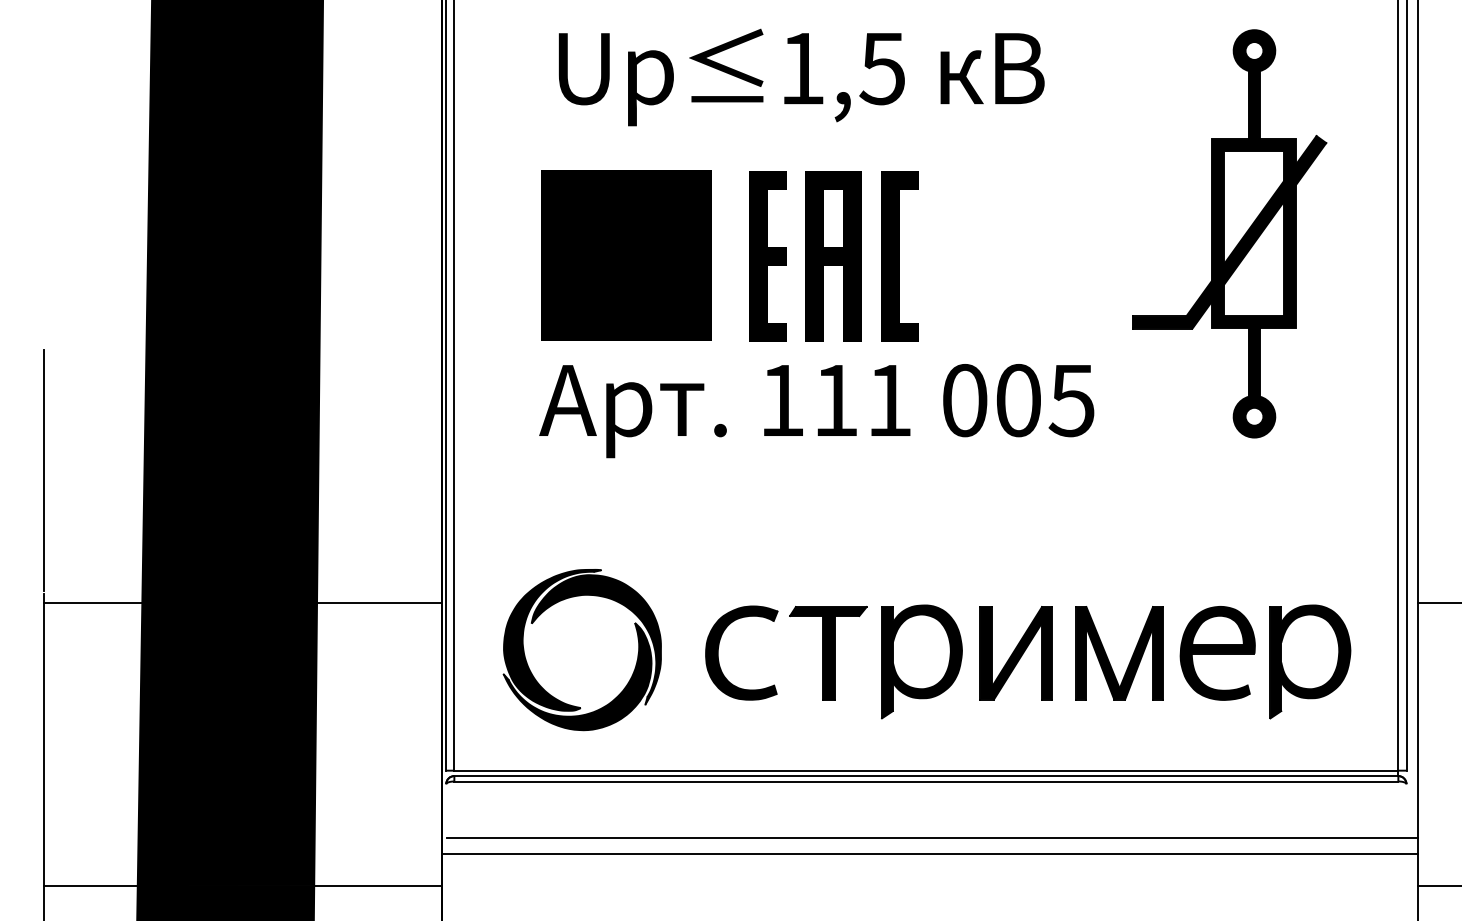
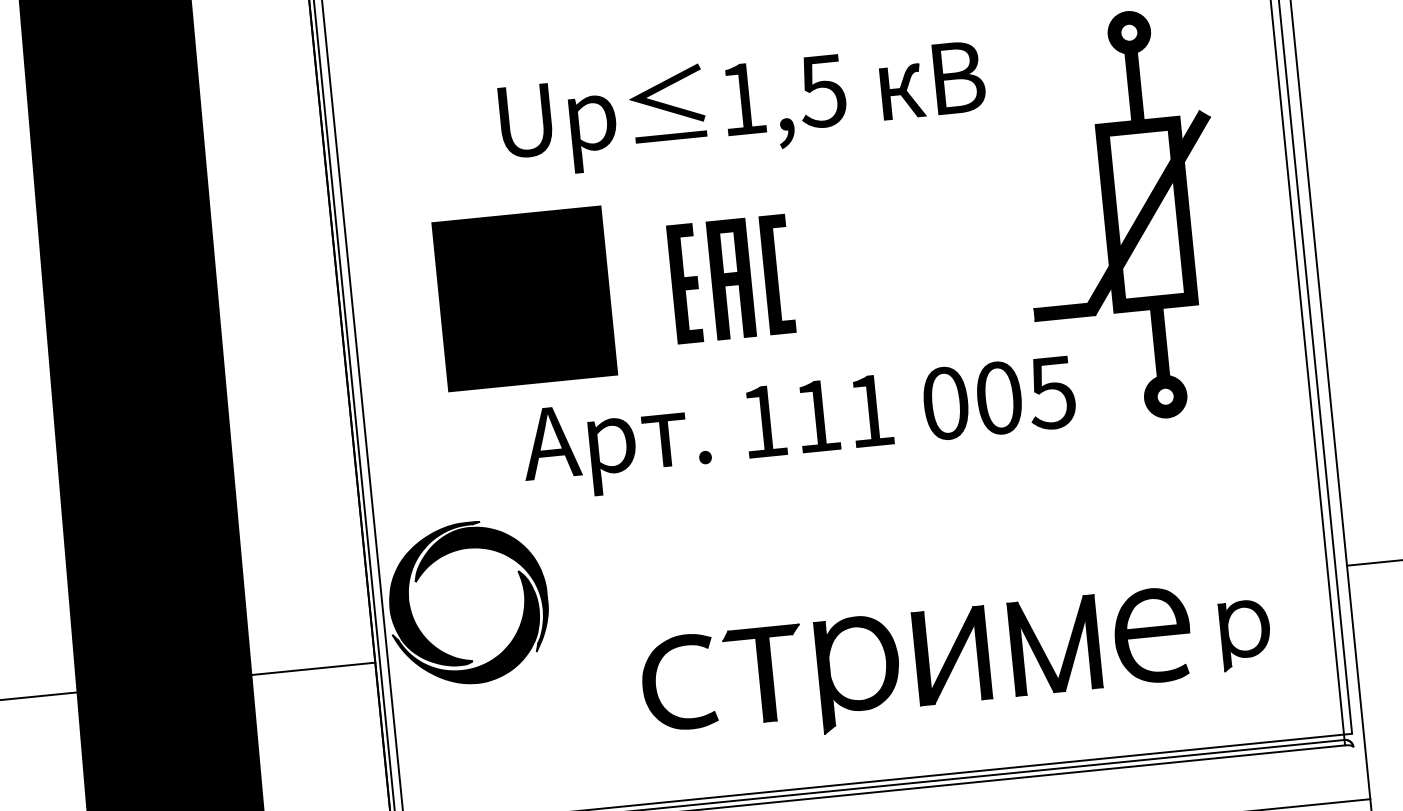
text: (801, 77) -> (742, 108), moved
part: (833, 256) -> (730, 279), size x0.7
text: (816, 411) -> (799, 429), moved
part: (561, 601) -> (443, 557), moved
part: (1310, 661) -> (1245, 634), size x0.6

